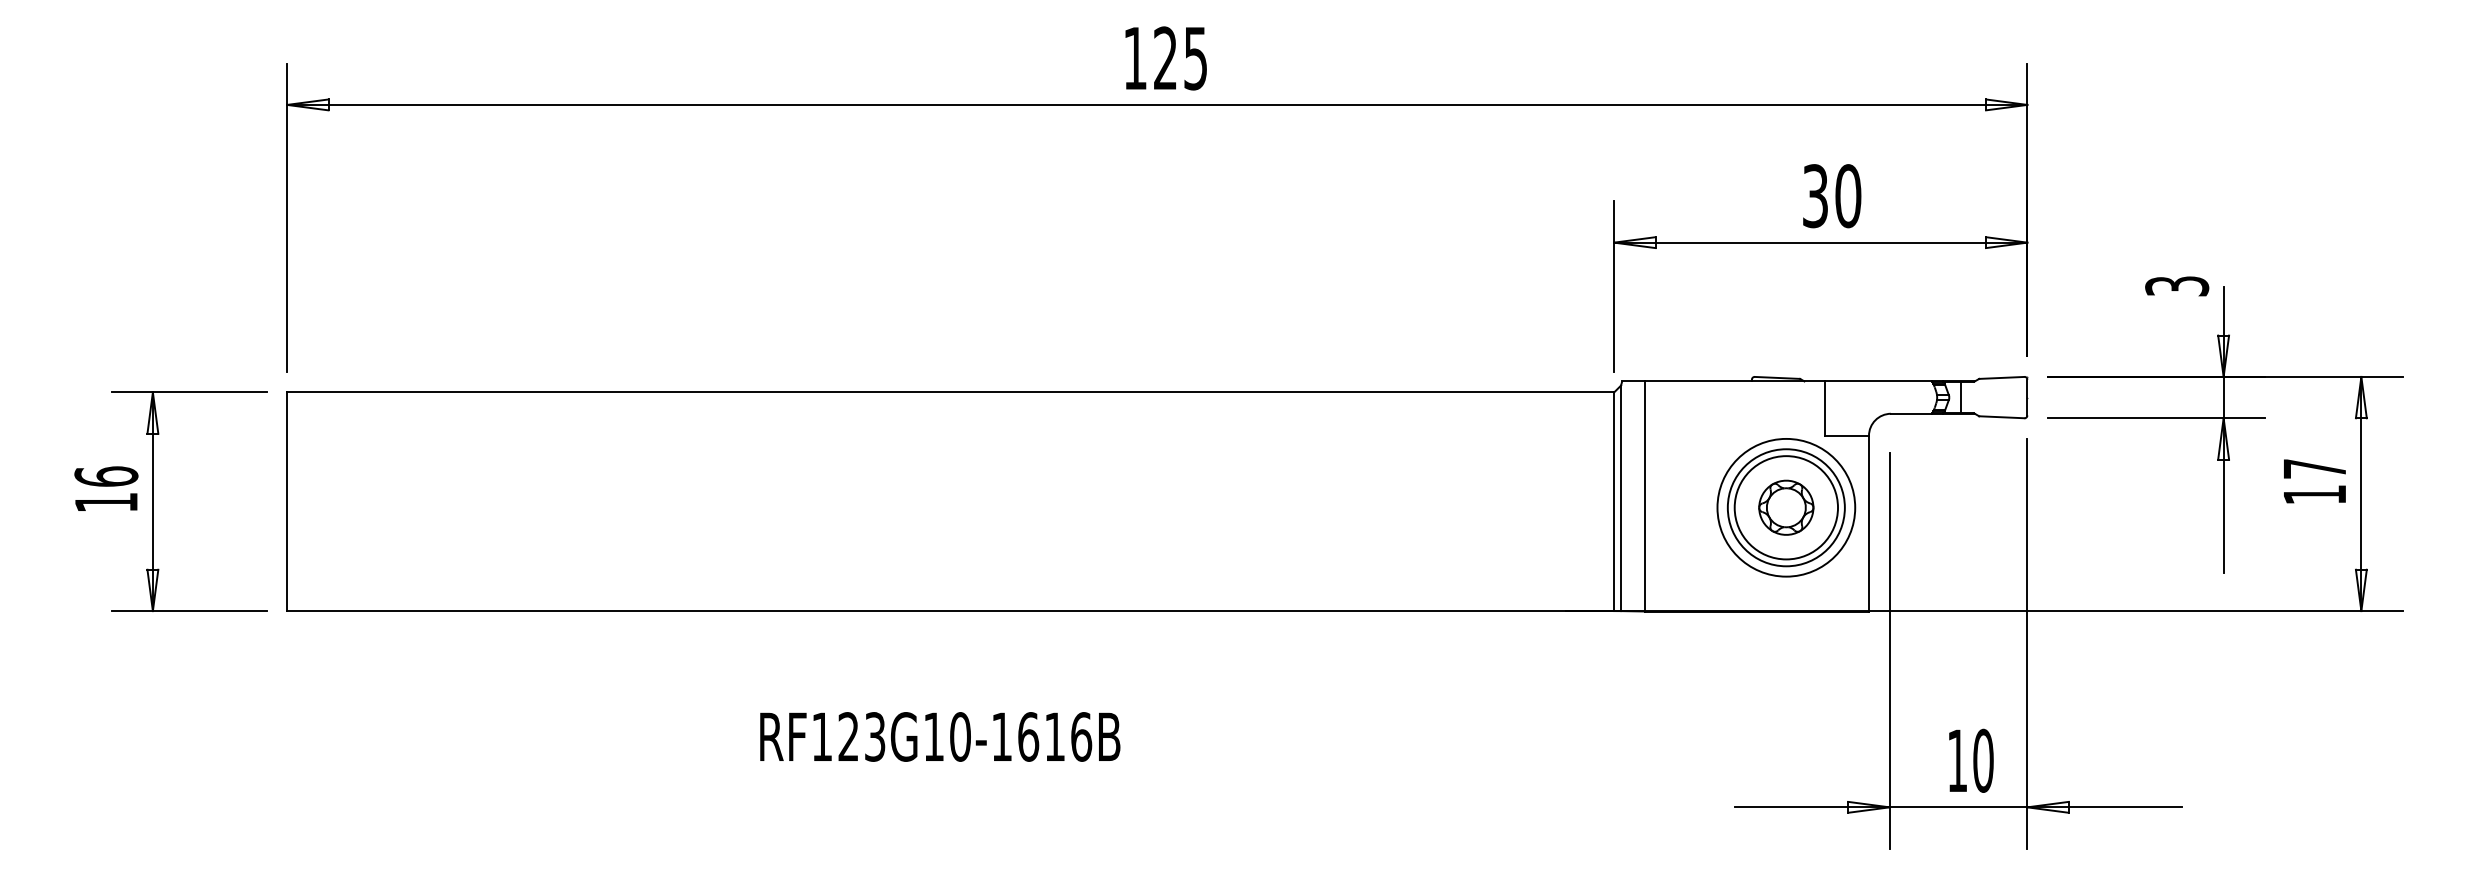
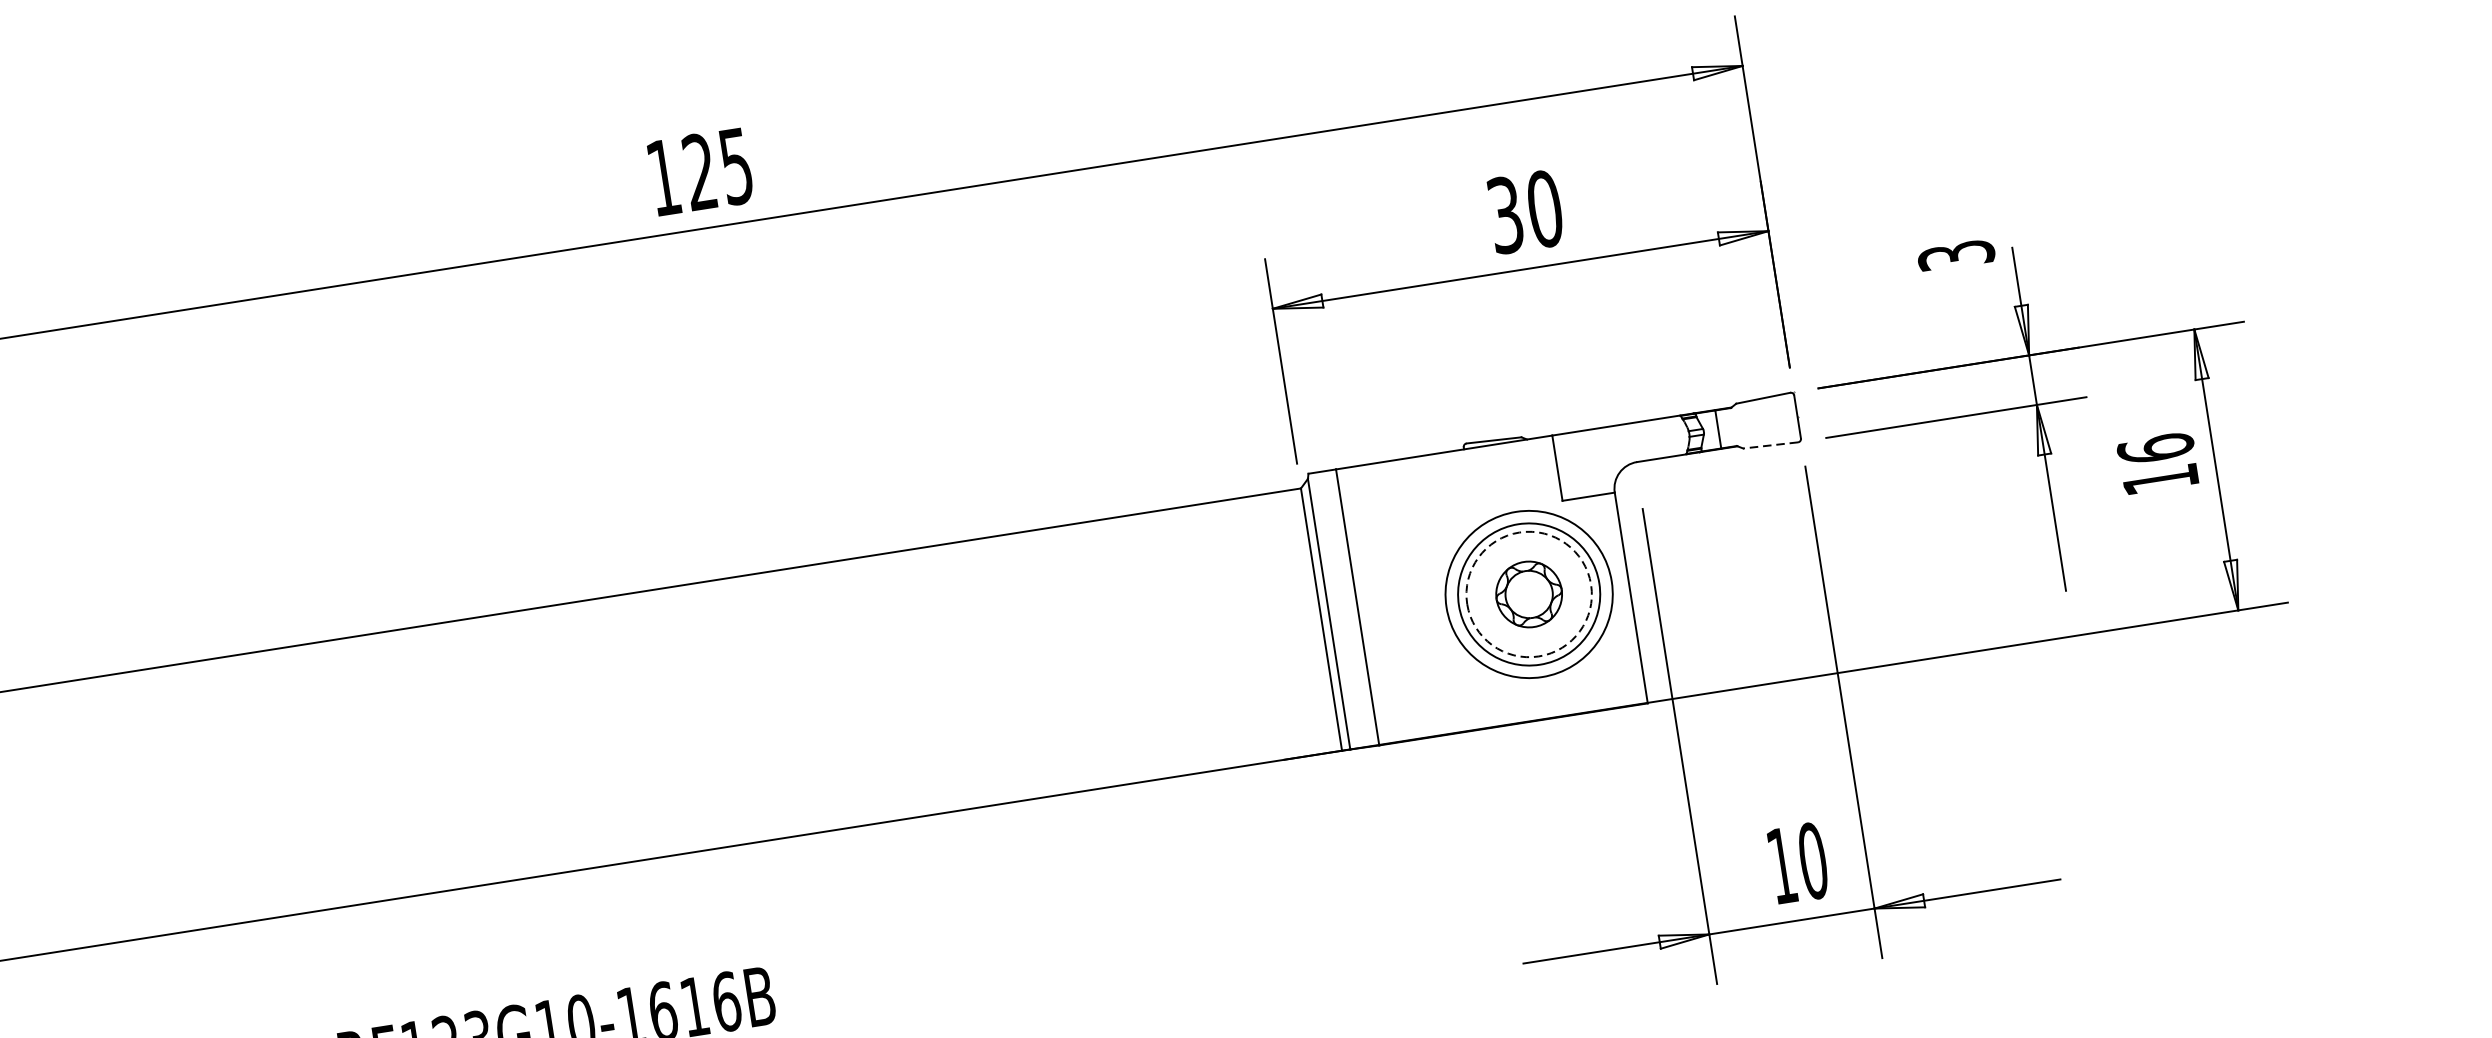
line: (2001, 417) -> (1770, 445), solid -> dashed
text: (2314, 468) -> (2155, 448), 17 -> 16
circle: (1786, 507) -> (1529, 594), solid -> dashed

